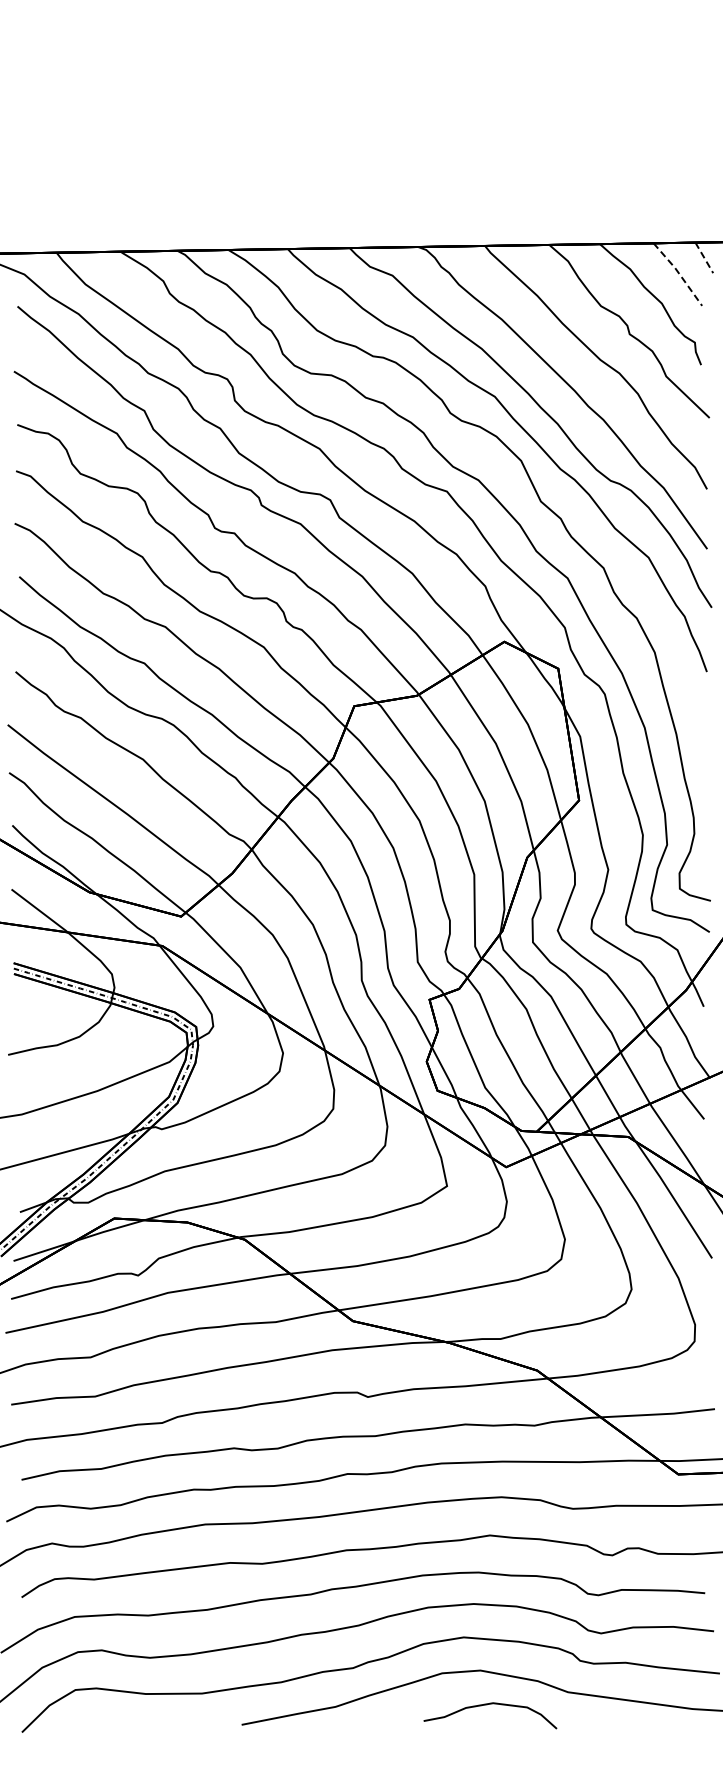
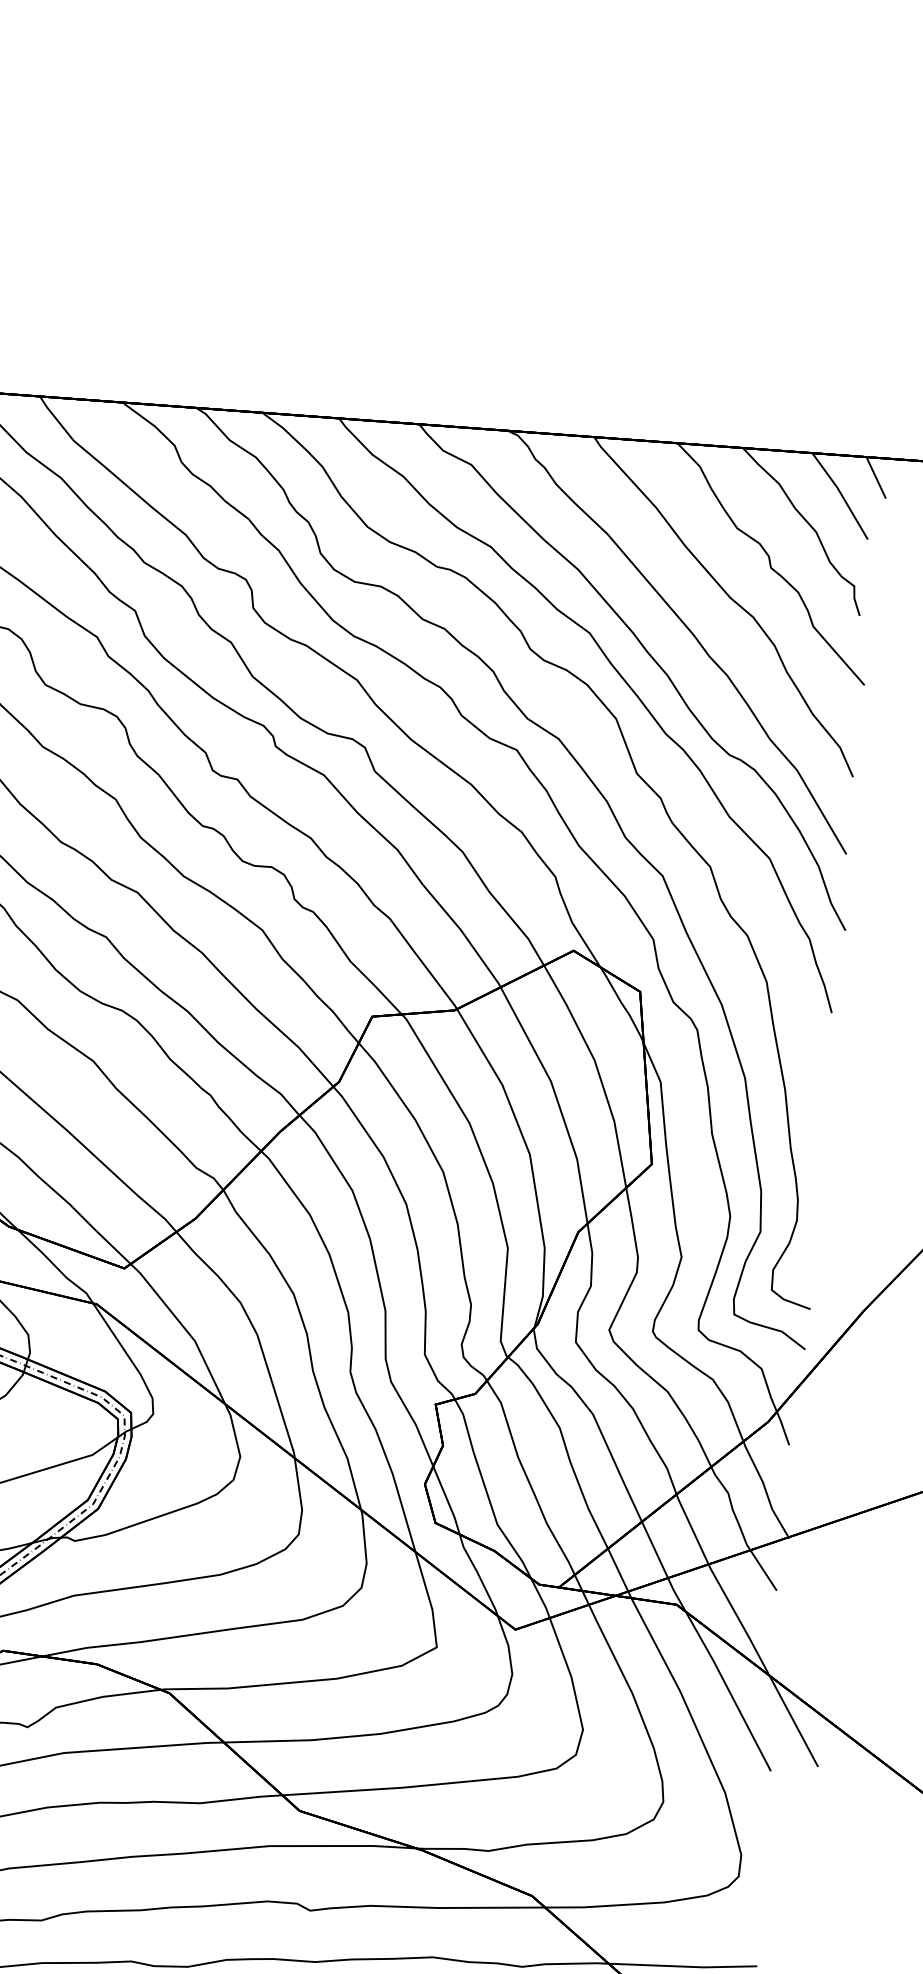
line: (704, 257) -> (876, 477), dashed -> solid
line: (679, 273) -> (842, 495), dashed -> solid

